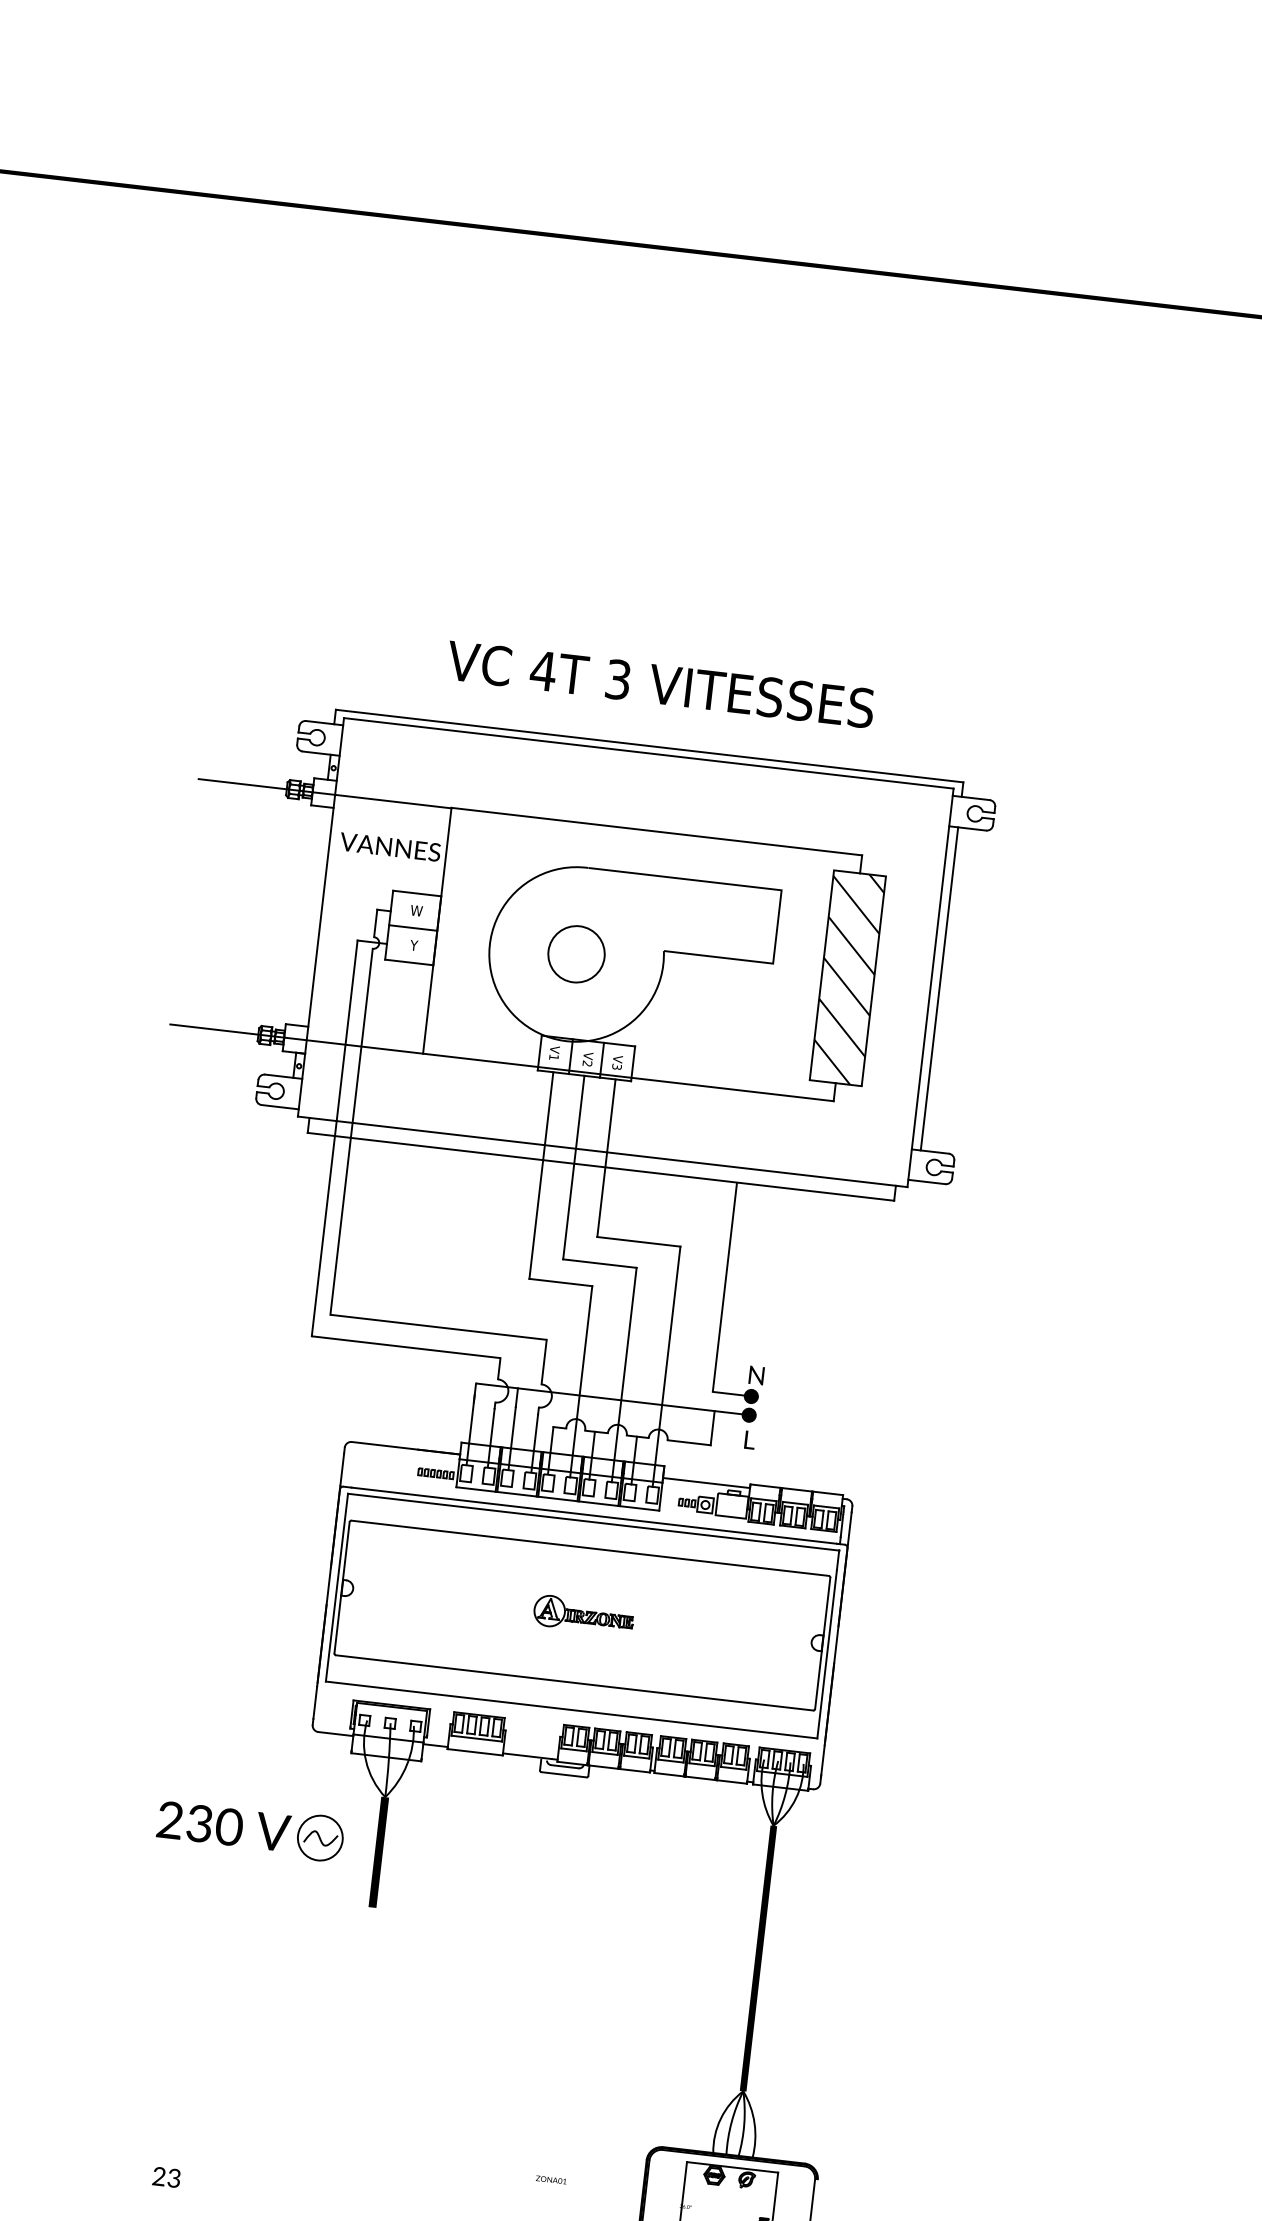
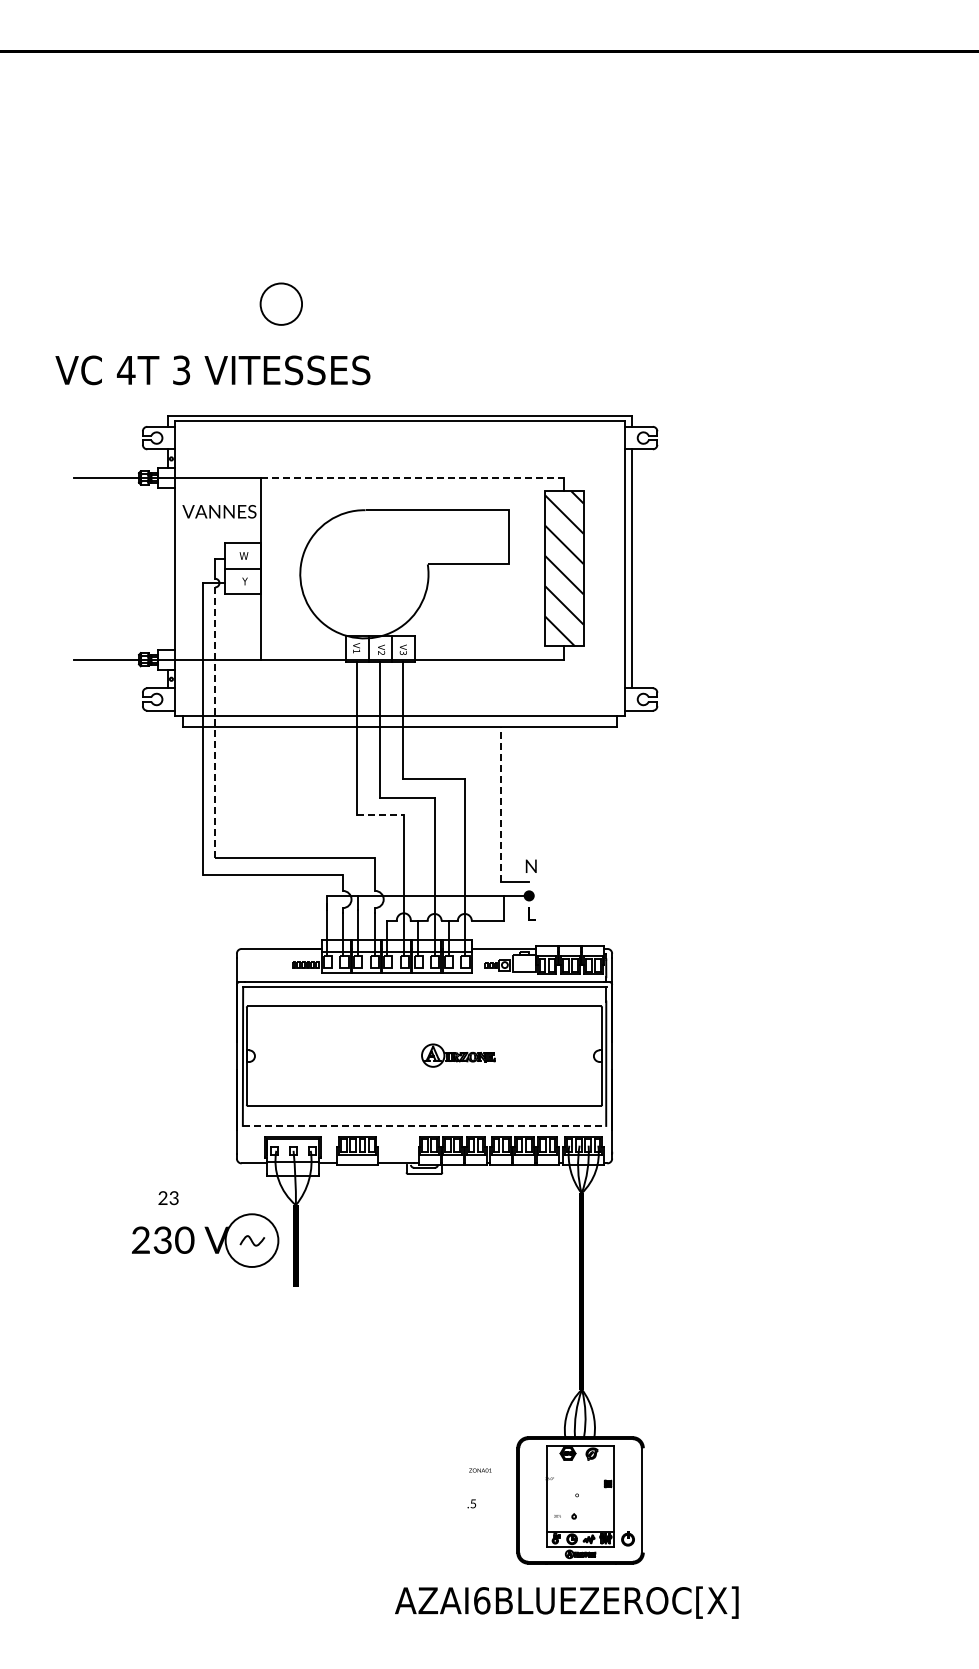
text: (660, 684) -> (212, 370), moved
line: (656, 831) -> (412, 477), solid -> dashed
circle: (575, 953) -> (280, 303), moved
line: (352, 1131) -> (215, 722), solid -> dashed
line: (562, 1282) -> (381, 814), solid -> dashed
line: (724, 1287) -> (500, 804), solid -> dashed
fill: (750, 1395) -> (528, 881), removed
part: (583, 1614) -> (458, 1055), moved
line: (571, 1709) -> (424, 1125), solid -> dashed
circle: (319, 1837) -> (251, 1240), size x1.6
text: (166, 2177) -> (168, 1198), moved
text: (551, 2179) -> (480, 1470), moved

